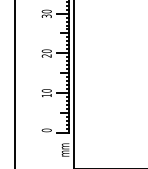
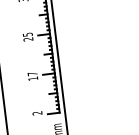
text: (46, 50) -> (27, 33), 20 -> 25
text: (46, 90) -> (32, 73), 10 -> 17
text: (46, 130) -> (37, 113), 0 -> 2

